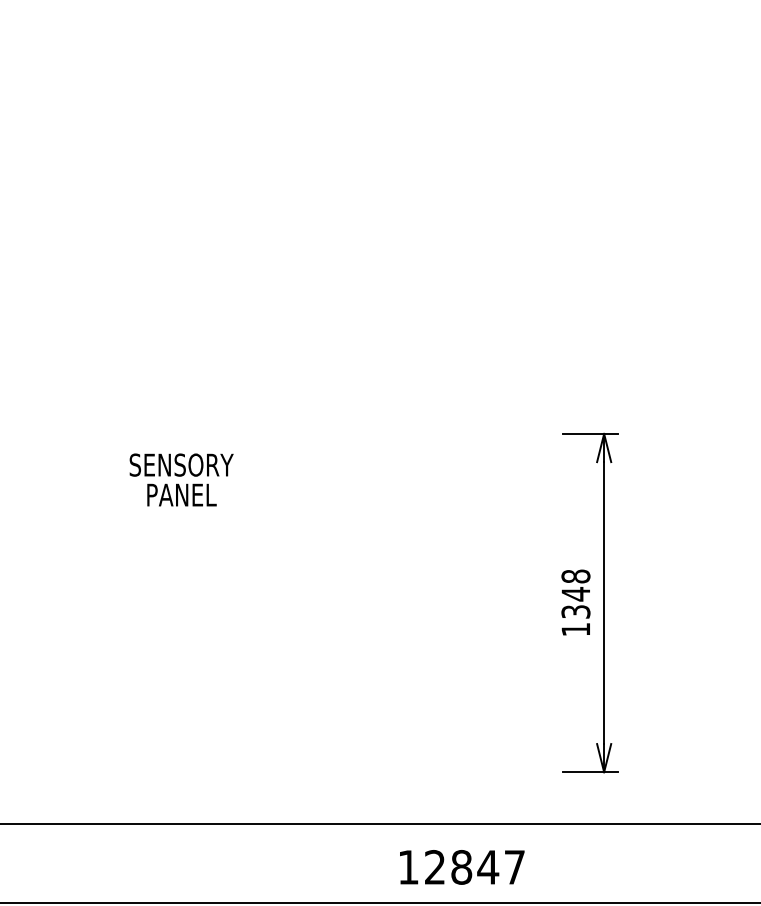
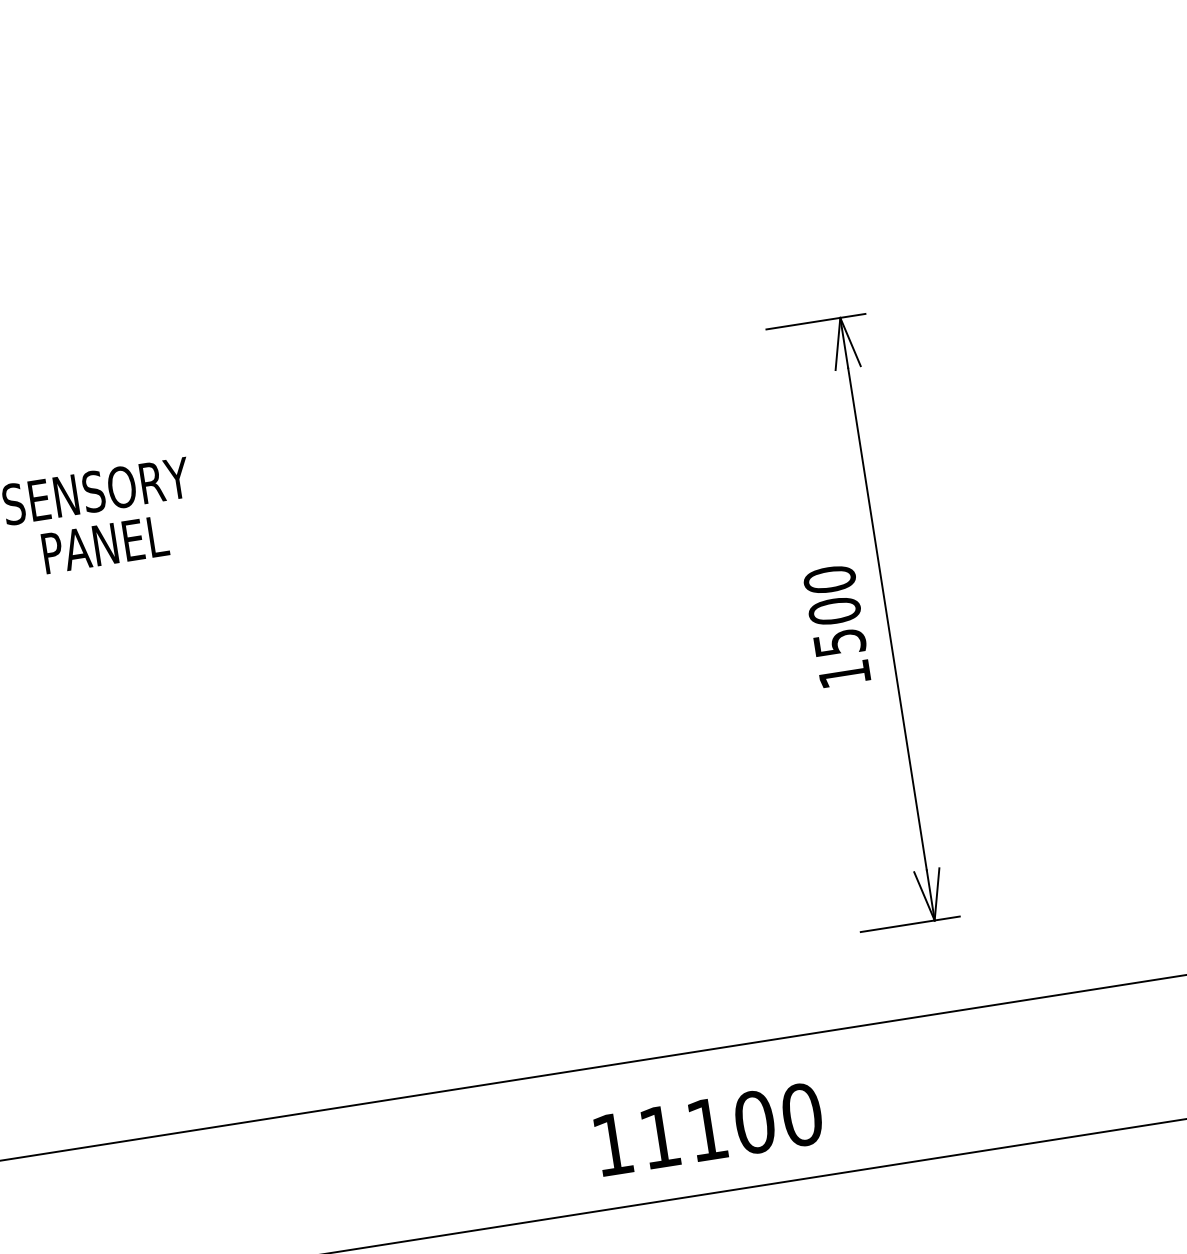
text: (575, 593) -> (833, 610), 1348 -> 1500
text: (475, 866) -> (731, 1124), 12847 -> 11100

